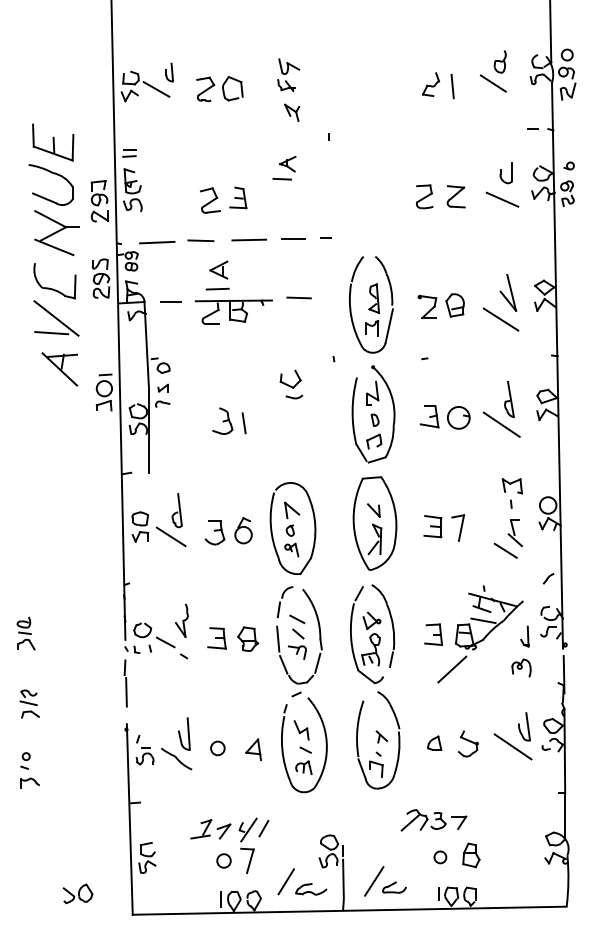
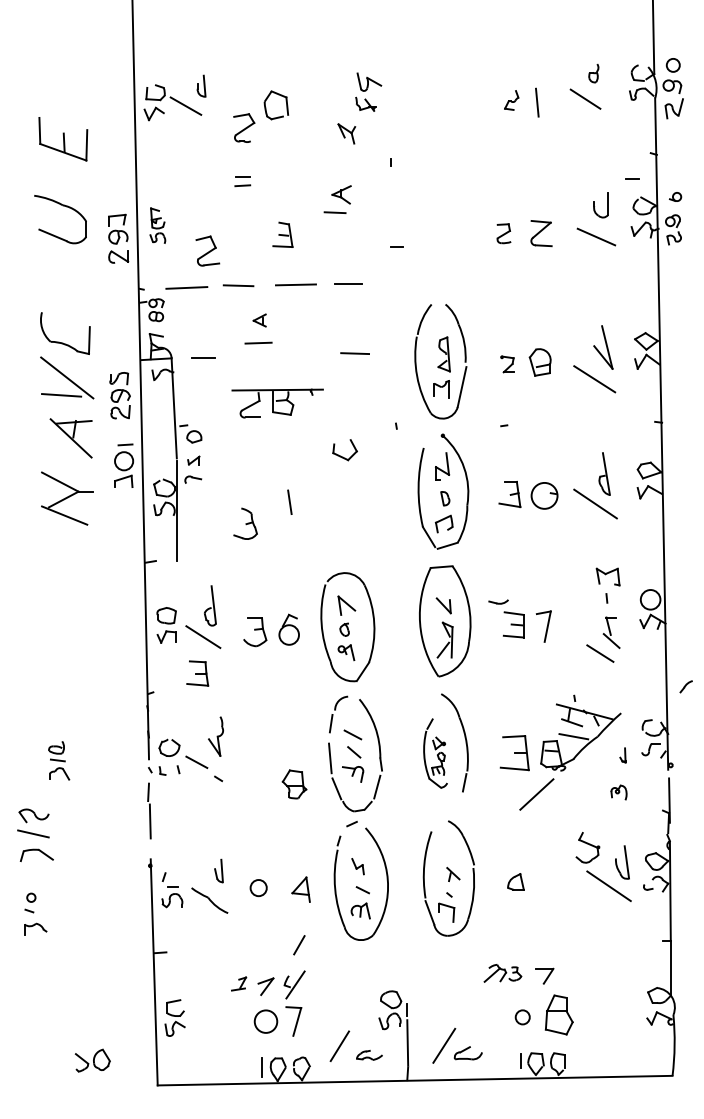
part: (500, 61) -> (593, 73), size x0.7
part: (288, 74) -> (368, 91), moved
part: (430, 84) -> (511, 100), size x0.7
part: (205, 88) -> (244, 127), moved
line: (532, 128) -> (632, 178), moved
part: (53, 142) -> (63, 139), moved
part: (129, 152) -> (242, 181), moved
part: (132, 190) -> (157, 225), size x0.7
part: (424, 196) -> (503, 233), size x0.7
part: (210, 200) -> (207, 250), moved
part: (56, 232) -> (67, 498), moved
line: (325, 238) -> (396, 246), moved
part: (218, 270) -> (259, 320), size x0.6
part: (100, 278) -> (119, 395), moved
part: (427, 307) -> (507, 364), size x0.6
part: (233, 312) -> (277, 403), moved
part: (294, 396) -> (498, 601), moved
part: (222, 420) -> (245, 523), moved
line: (548, 578) -> (685, 686), moved
part: (26, 633) -> (59, 760), moved
part: (366, 635) -> (435, 753), size x0.6
part: (433, 635) -> (514, 753), size x1.4
part: (524, 636) -> (622, 755), size x0.6
part: (216, 638) -> (197, 673), moved
part: (248, 639) -> (294, 784), moved
part: (521, 667) -> (618, 792), size x0.7
part: (29, 704) -> (35, 835), size x1.6
part: (301, 730) -> (357, 866), size x0.7
part: (183, 733) -> (218, 870), size x0.6
part: (468, 743) -> (587, 847), moved
part: (423, 820) -> (502, 973), size x0.7
part: (200, 828) -> (238, 983), size x0.6
line: (264, 828) -> (299, 945), moved
part: (471, 854) -> (559, 1014), size x1.4
circle: (223, 860) -> (265, 1021), size x1.4
part: (311, 889) -> (369, 1055), size x0.7

